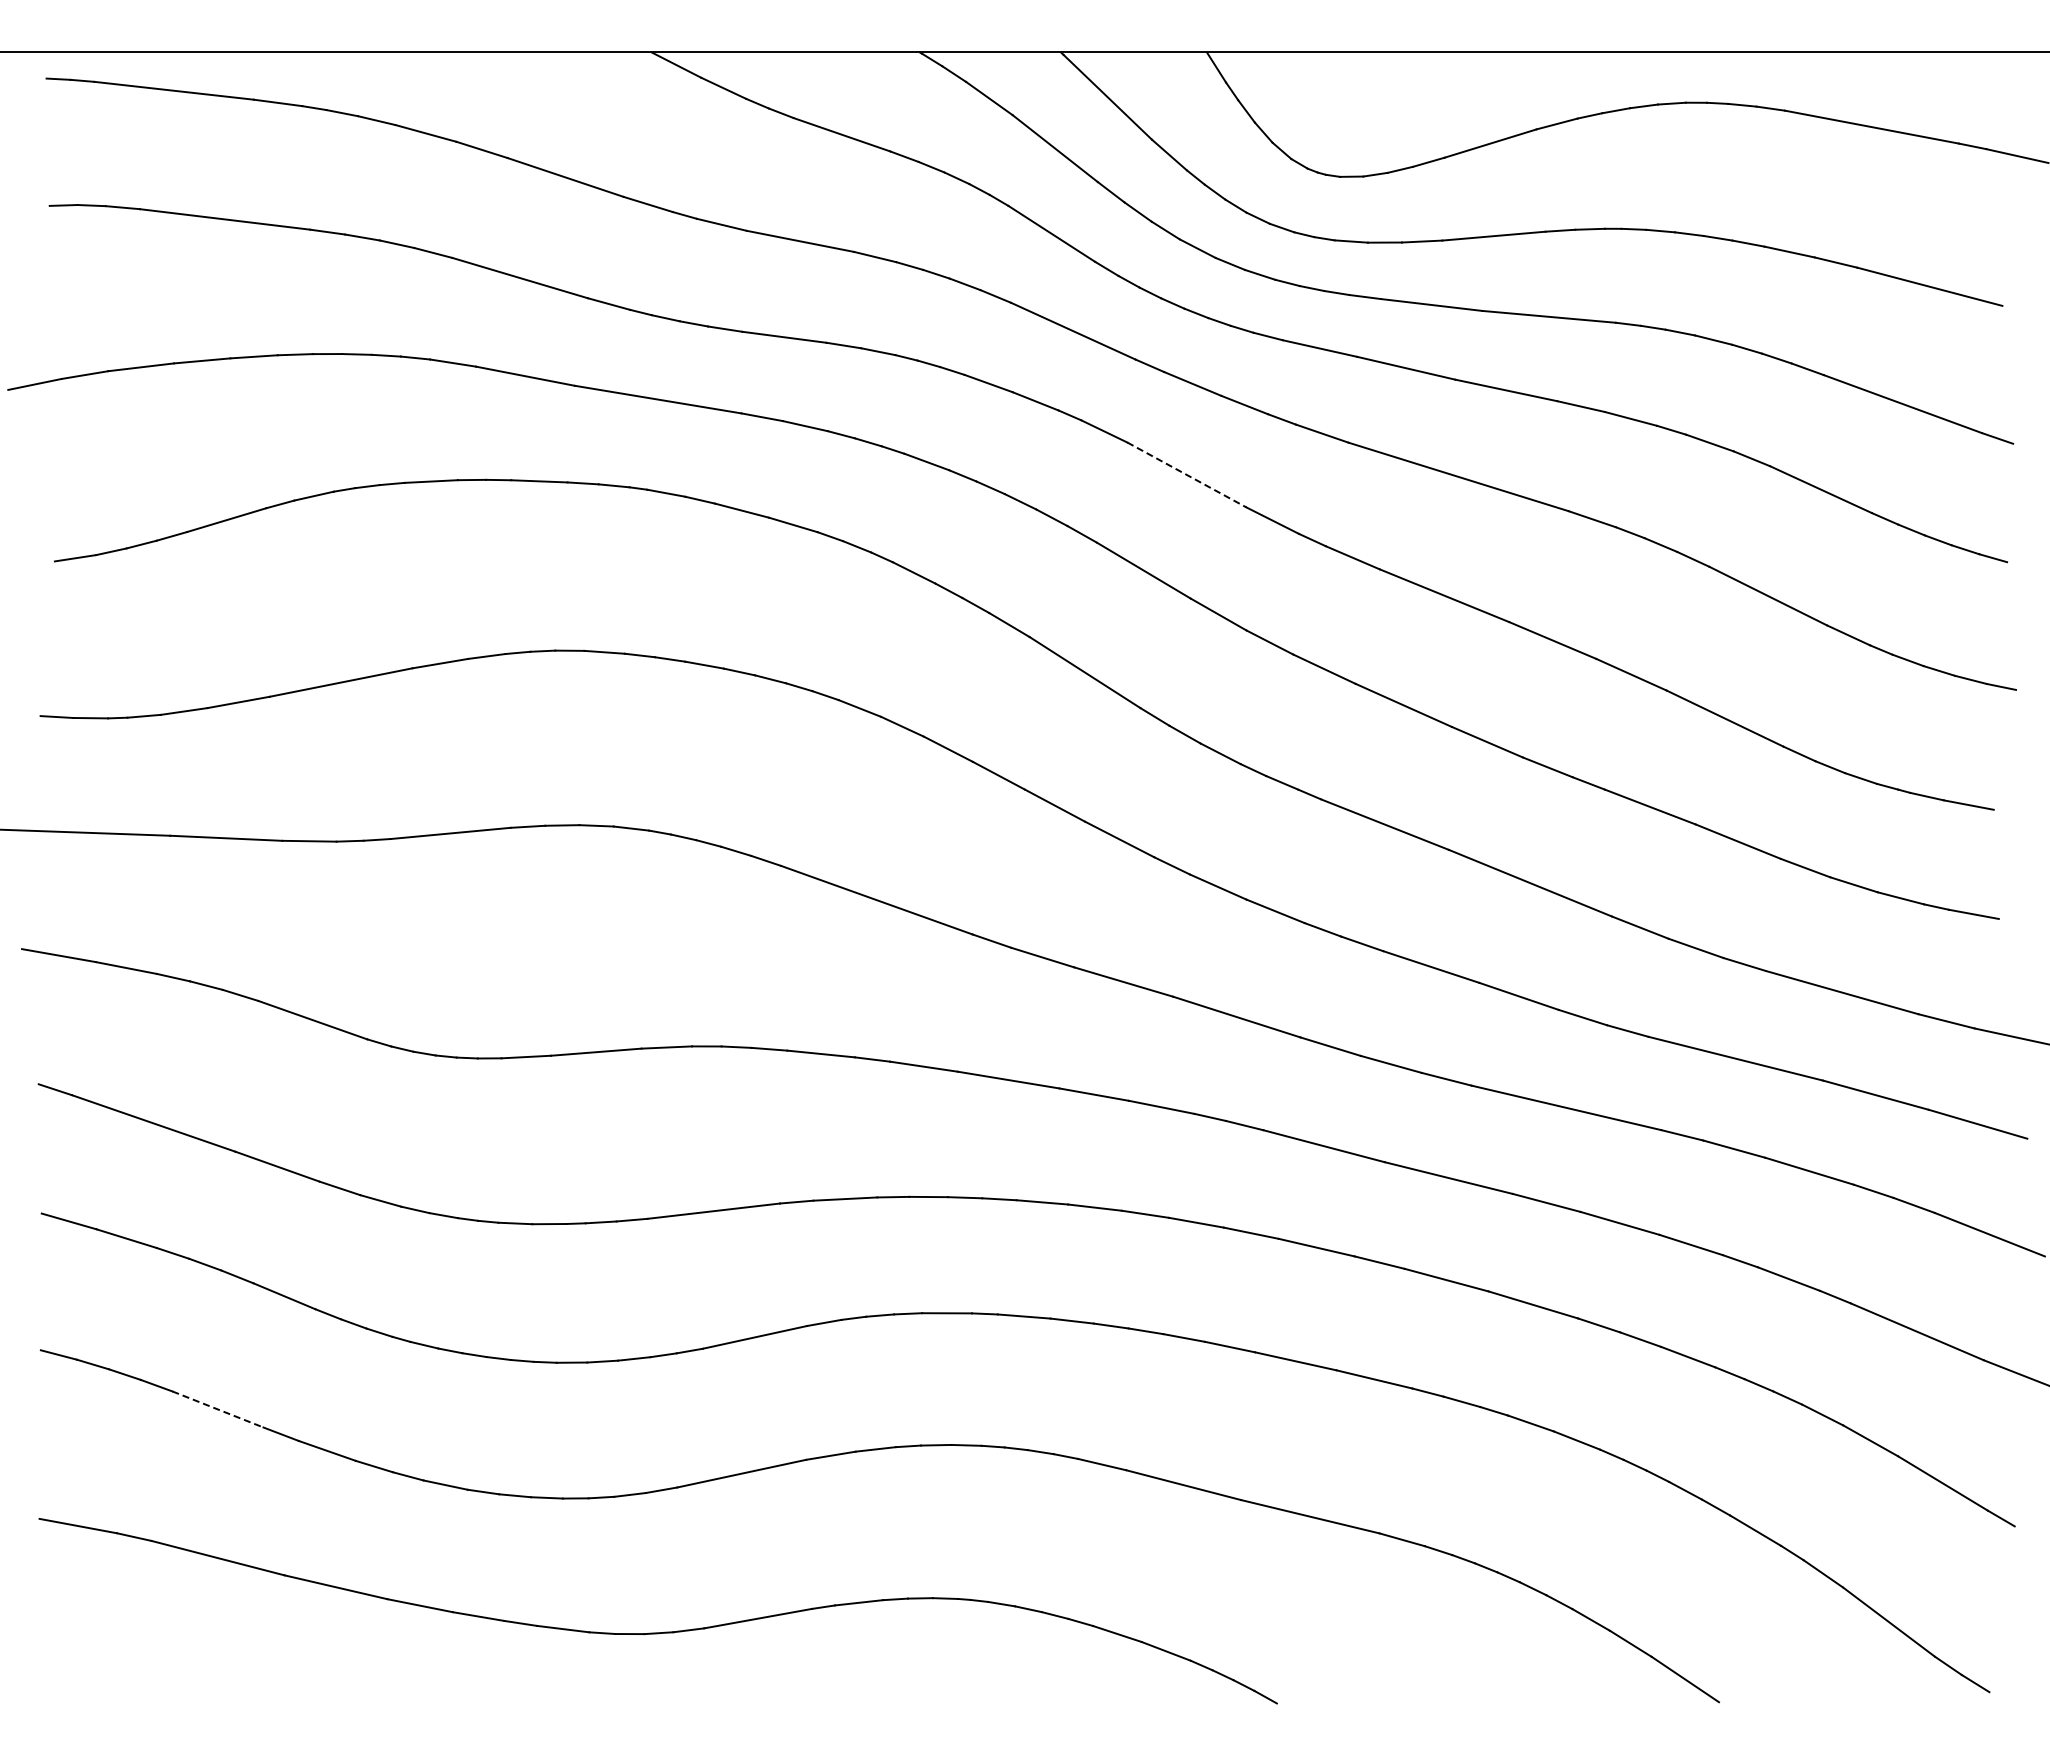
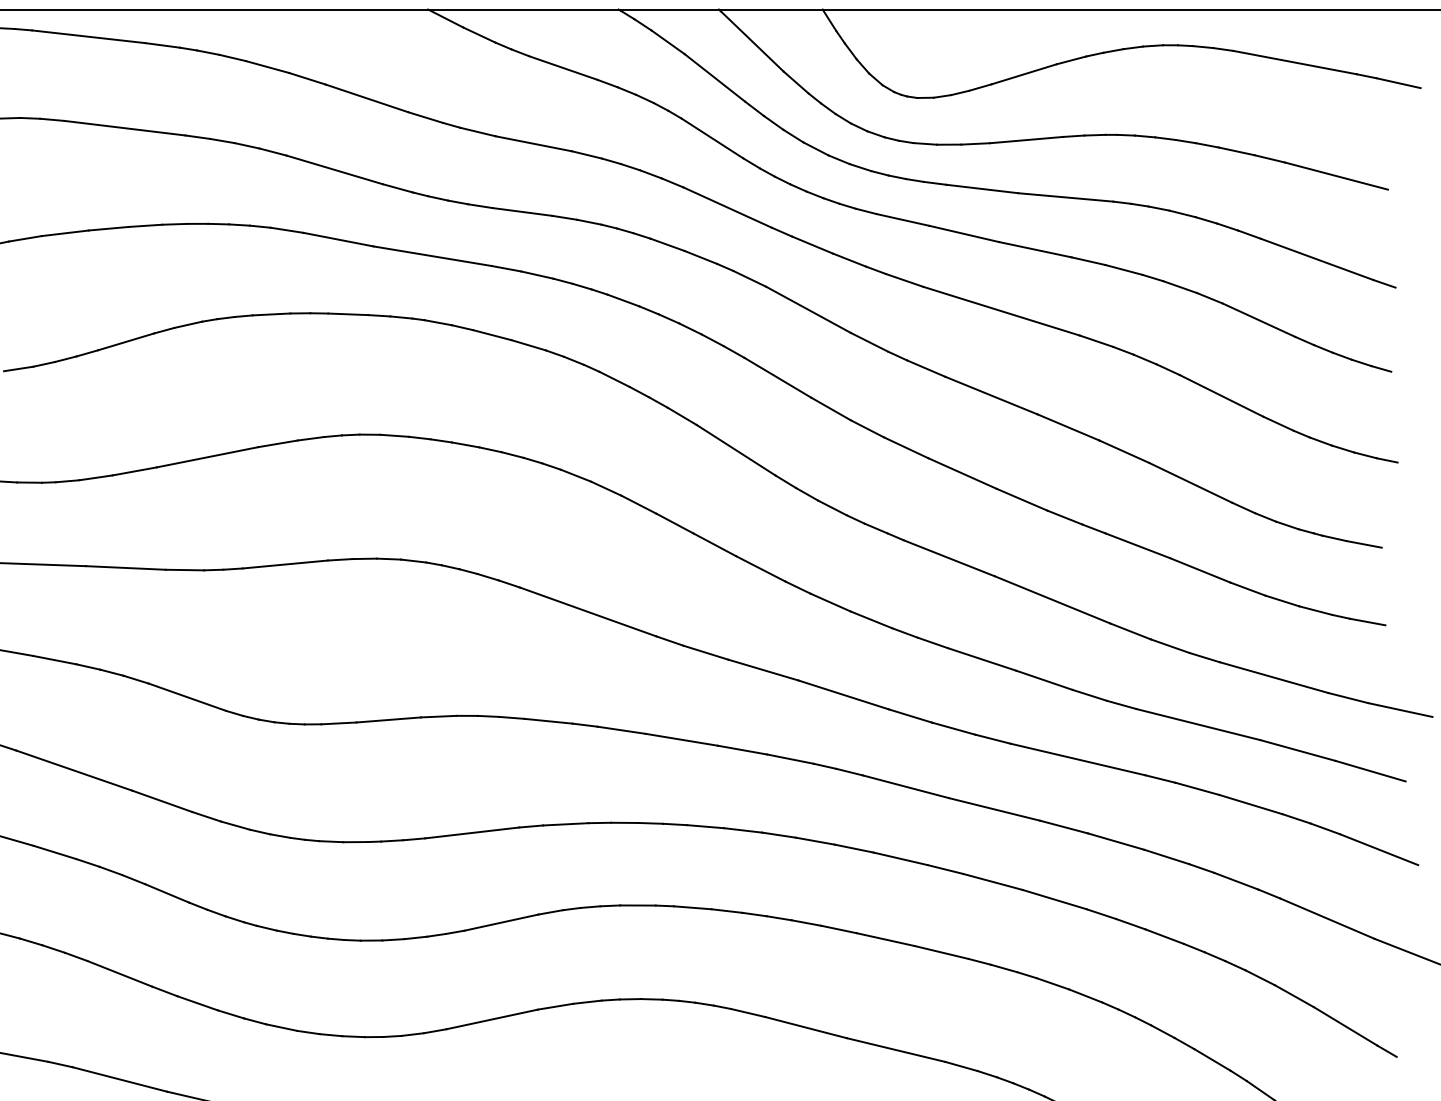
line: (1186, 474) -> (808, 309), dashed -> solid
line: (217, 1409) -> (119, 973), dashed -> solid

